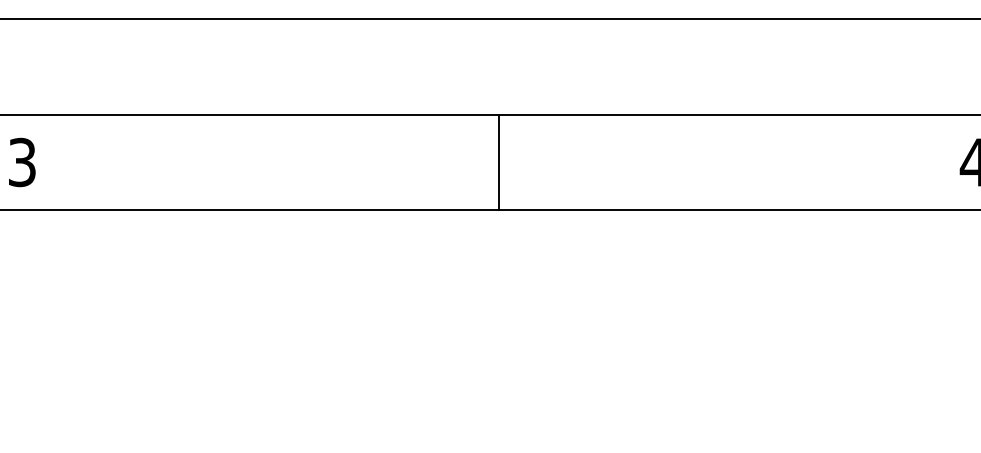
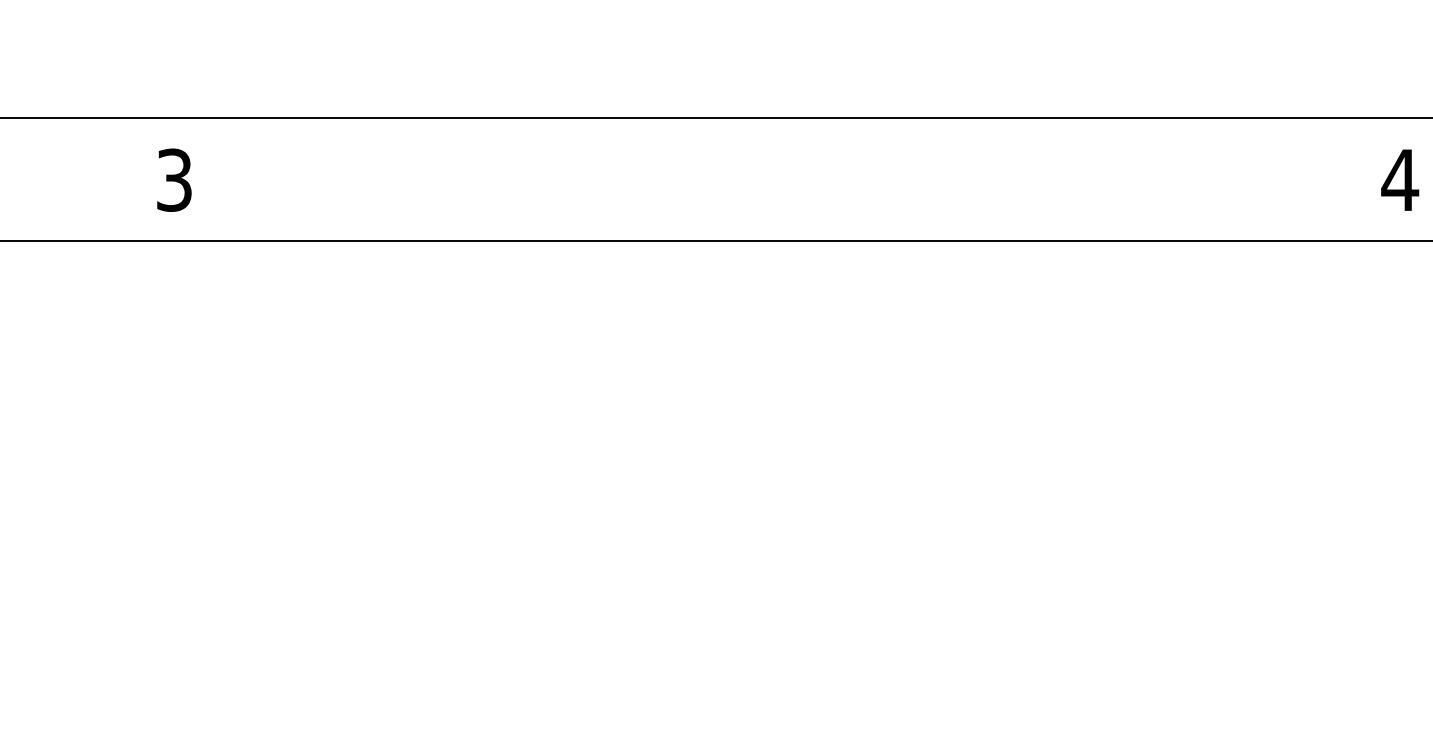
line: (498, 161) -> (787, 179), removed

